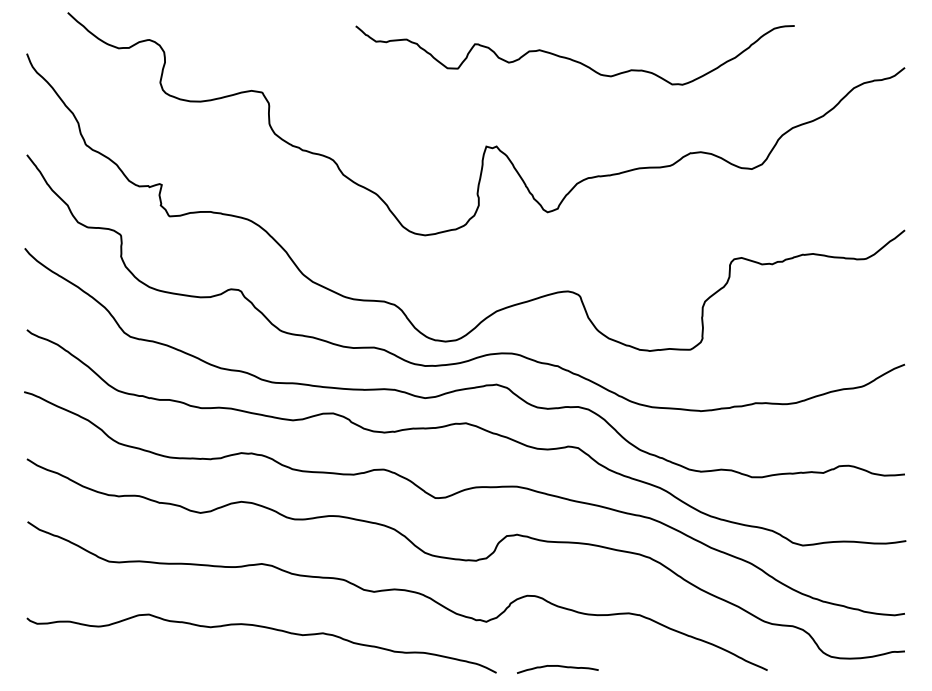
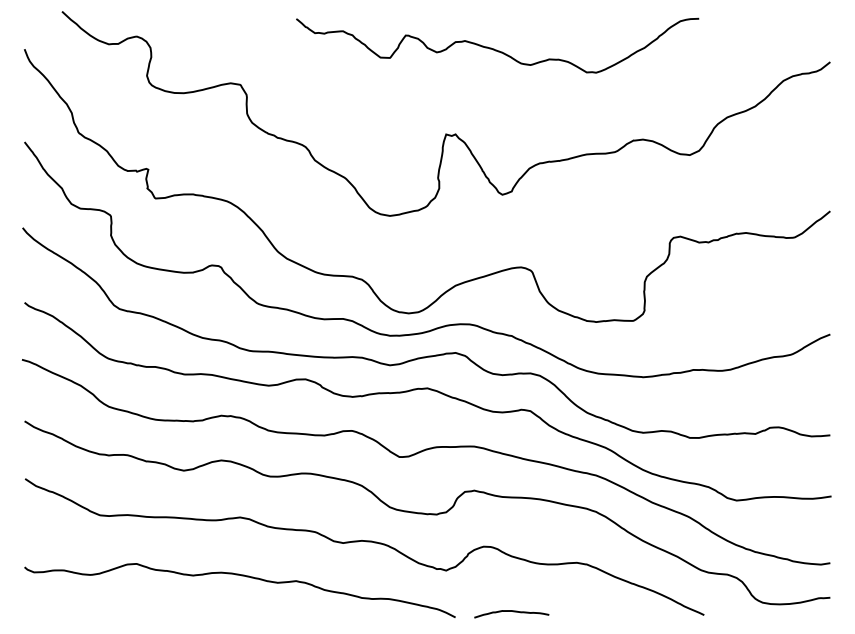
curve: (573, 59) -> (496, 49), moved

